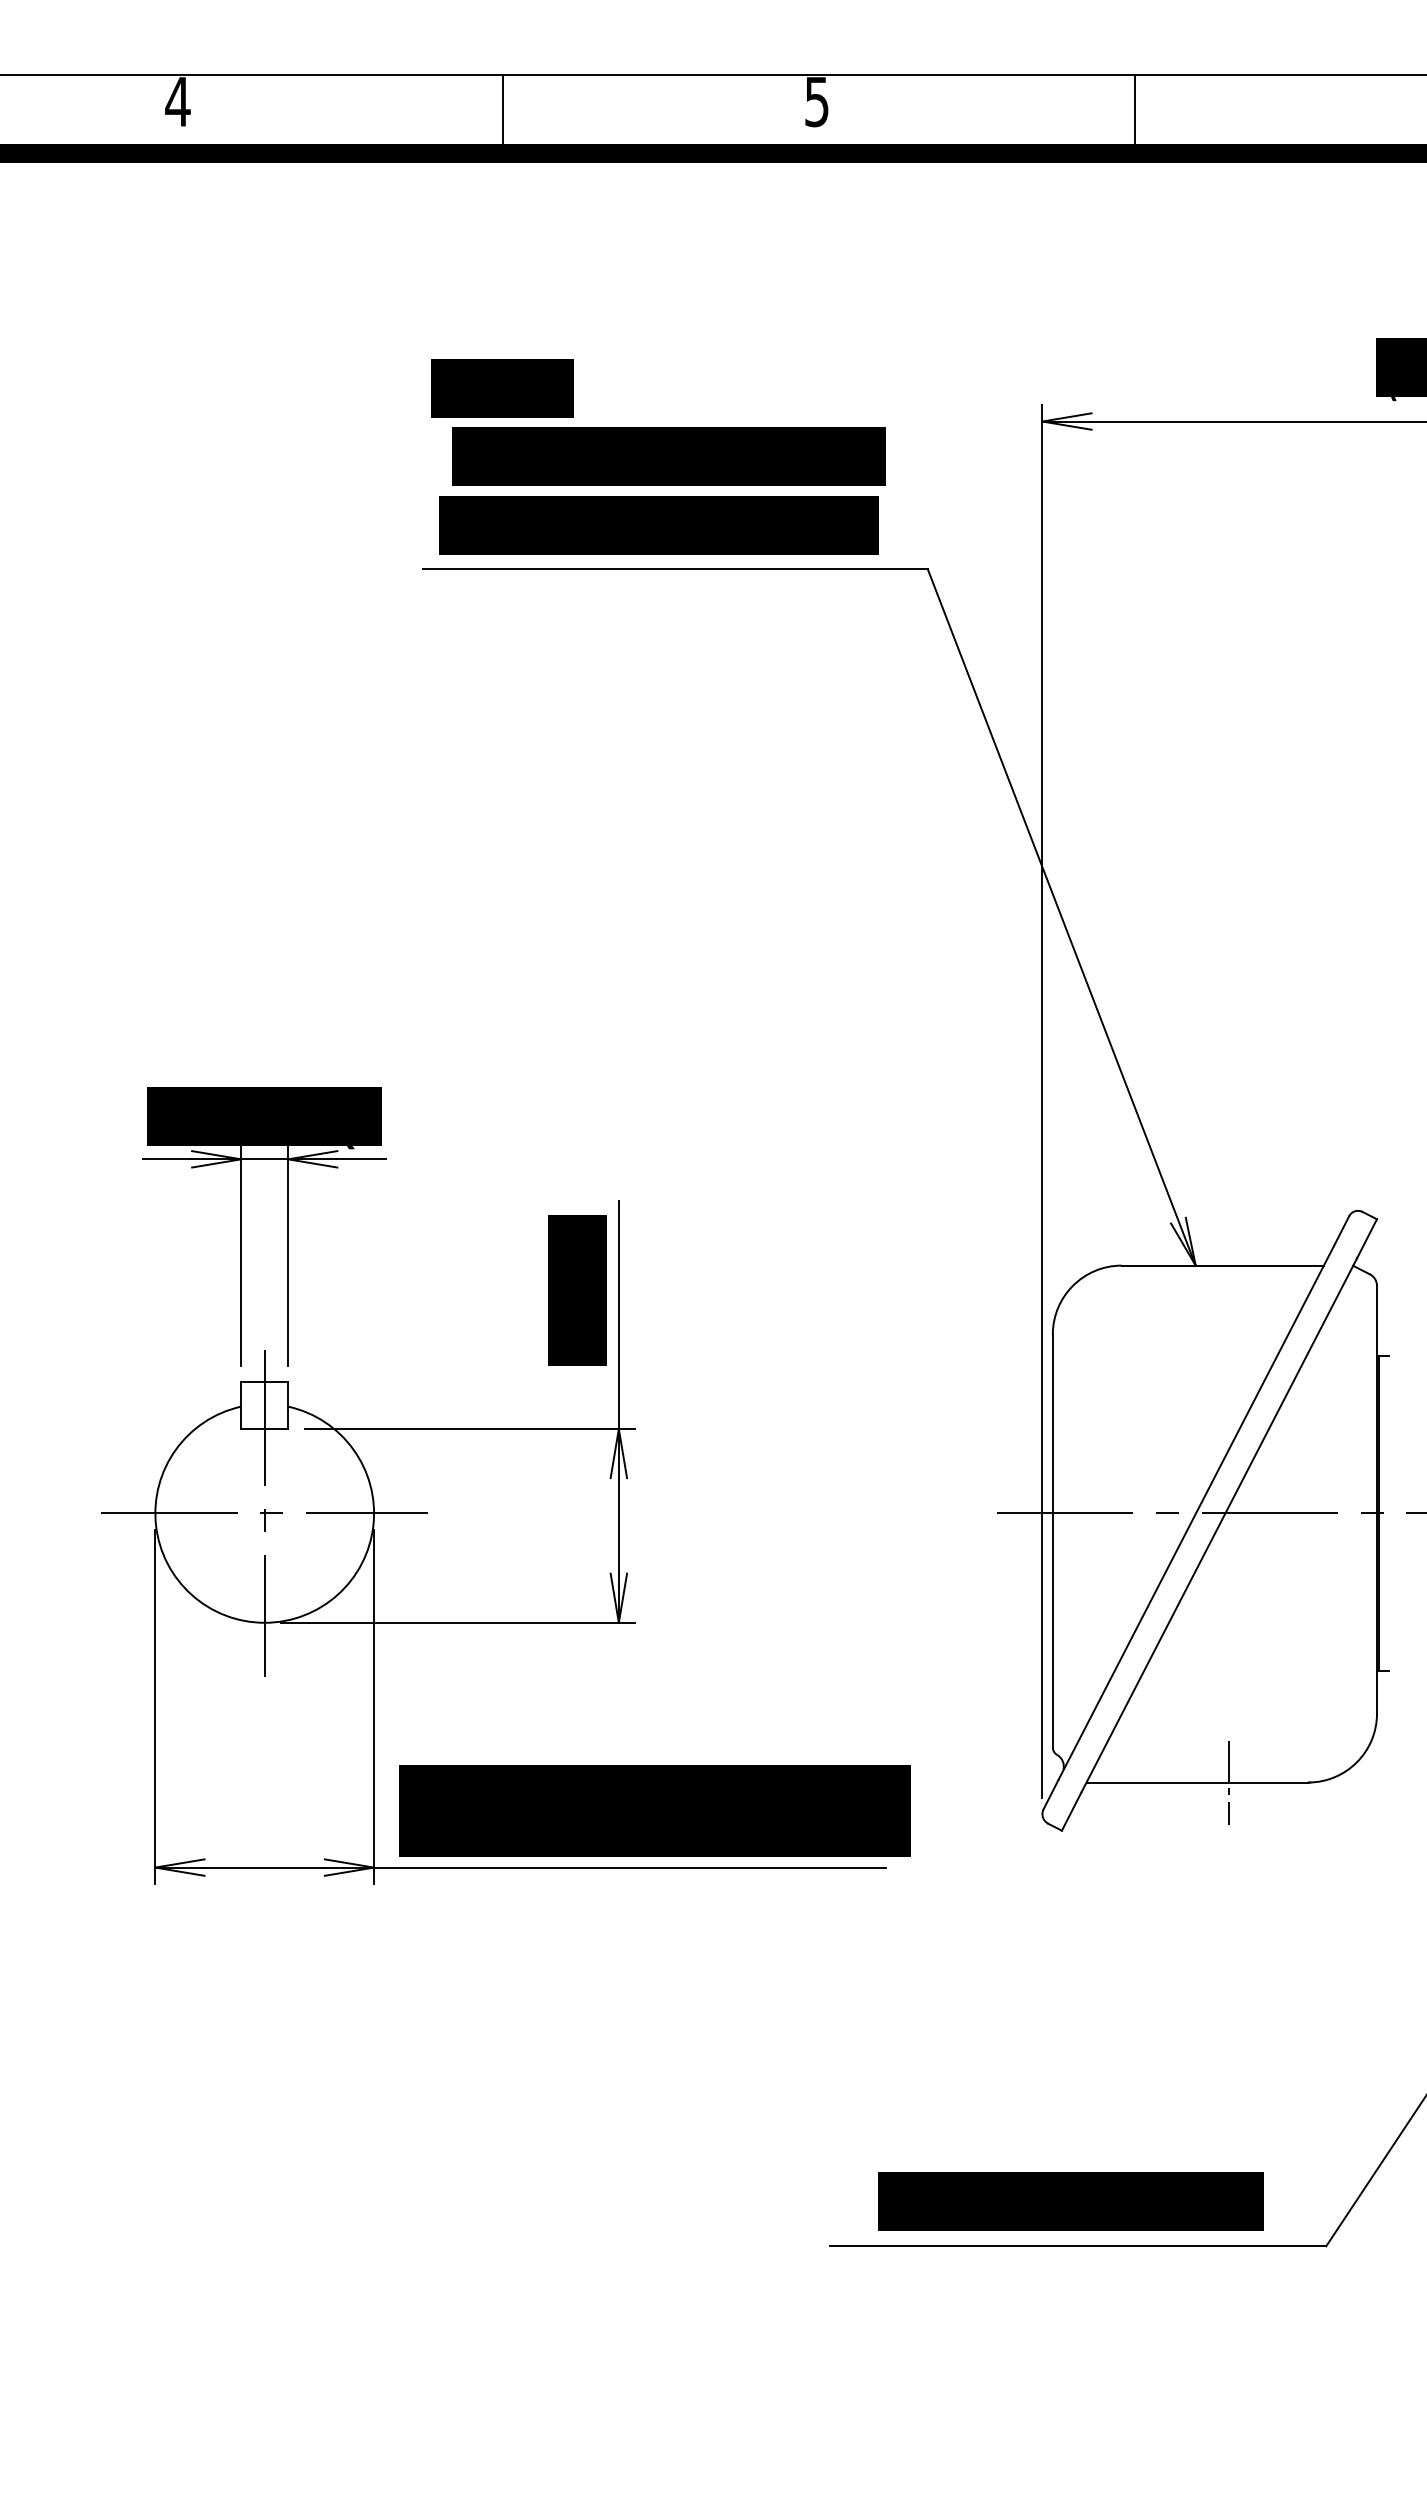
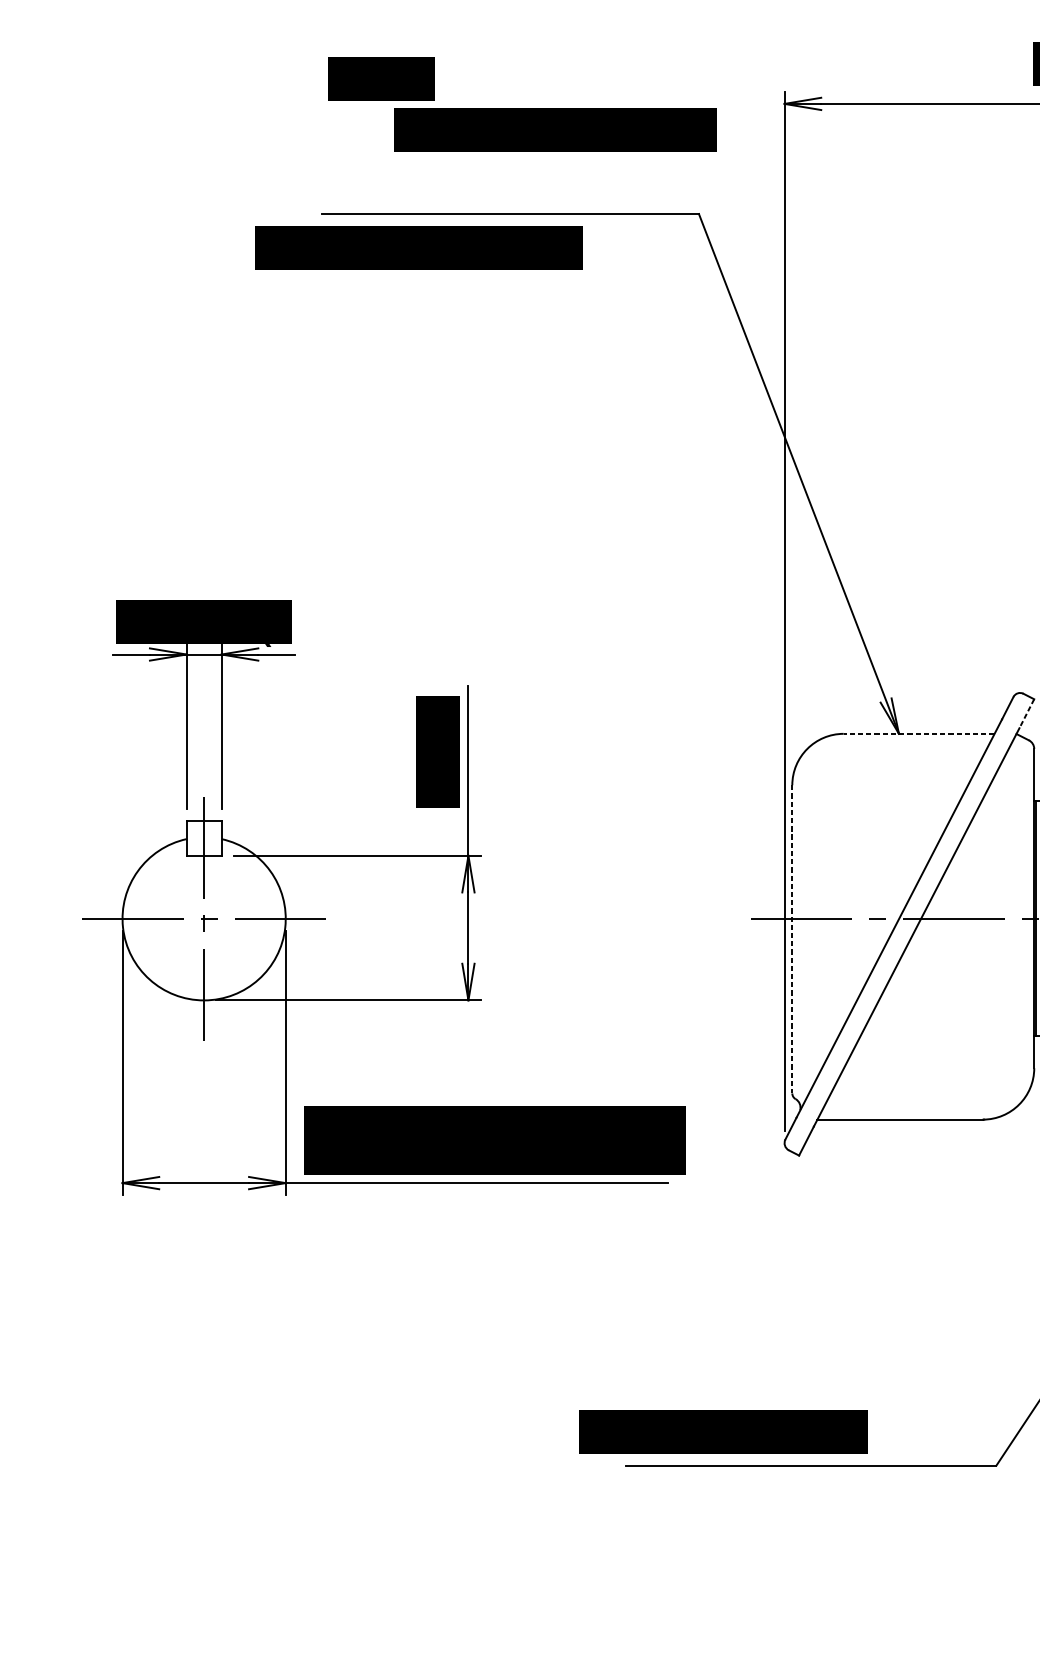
text: (668, 456) -> (554, 130), moved
text: (658, 525) -> (418, 247), moved
line: (1367, 1238) -> (1027, 713), solid -> dashed
line: (1222, 1265) -> (918, 733), solid -> dashed
line: (1052, 1541) -> (792, 939), solid -> dashed
line: (1229, 1782) -> (924, 1119), removed
text: (1070, 2201) -> (723, 1432), moved

